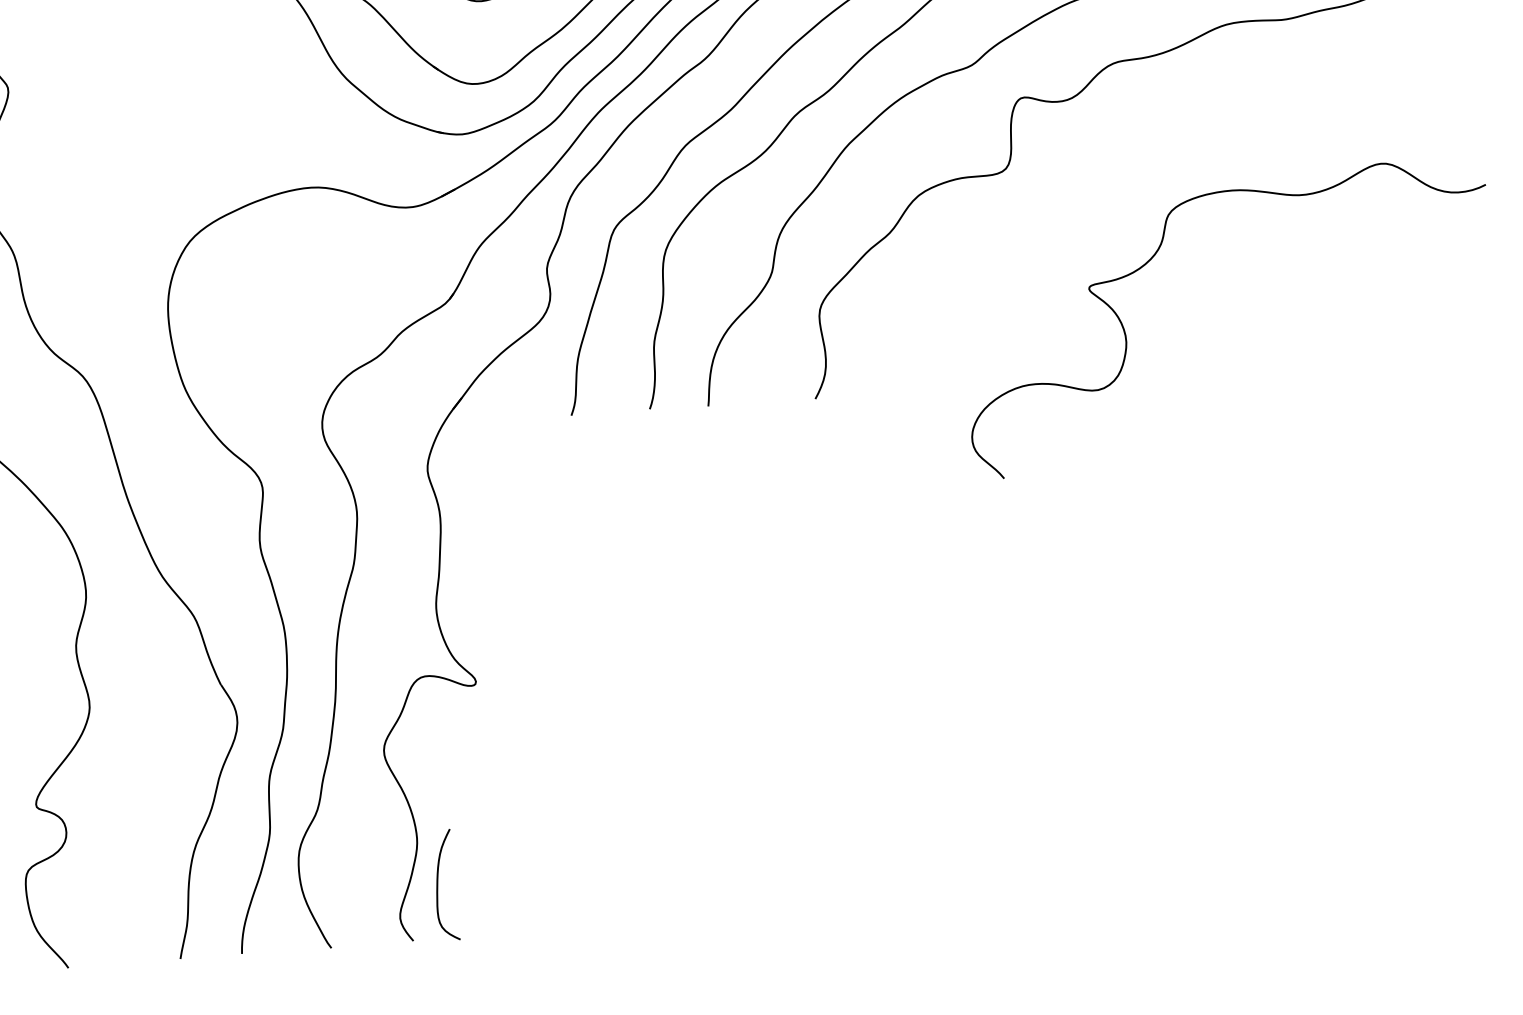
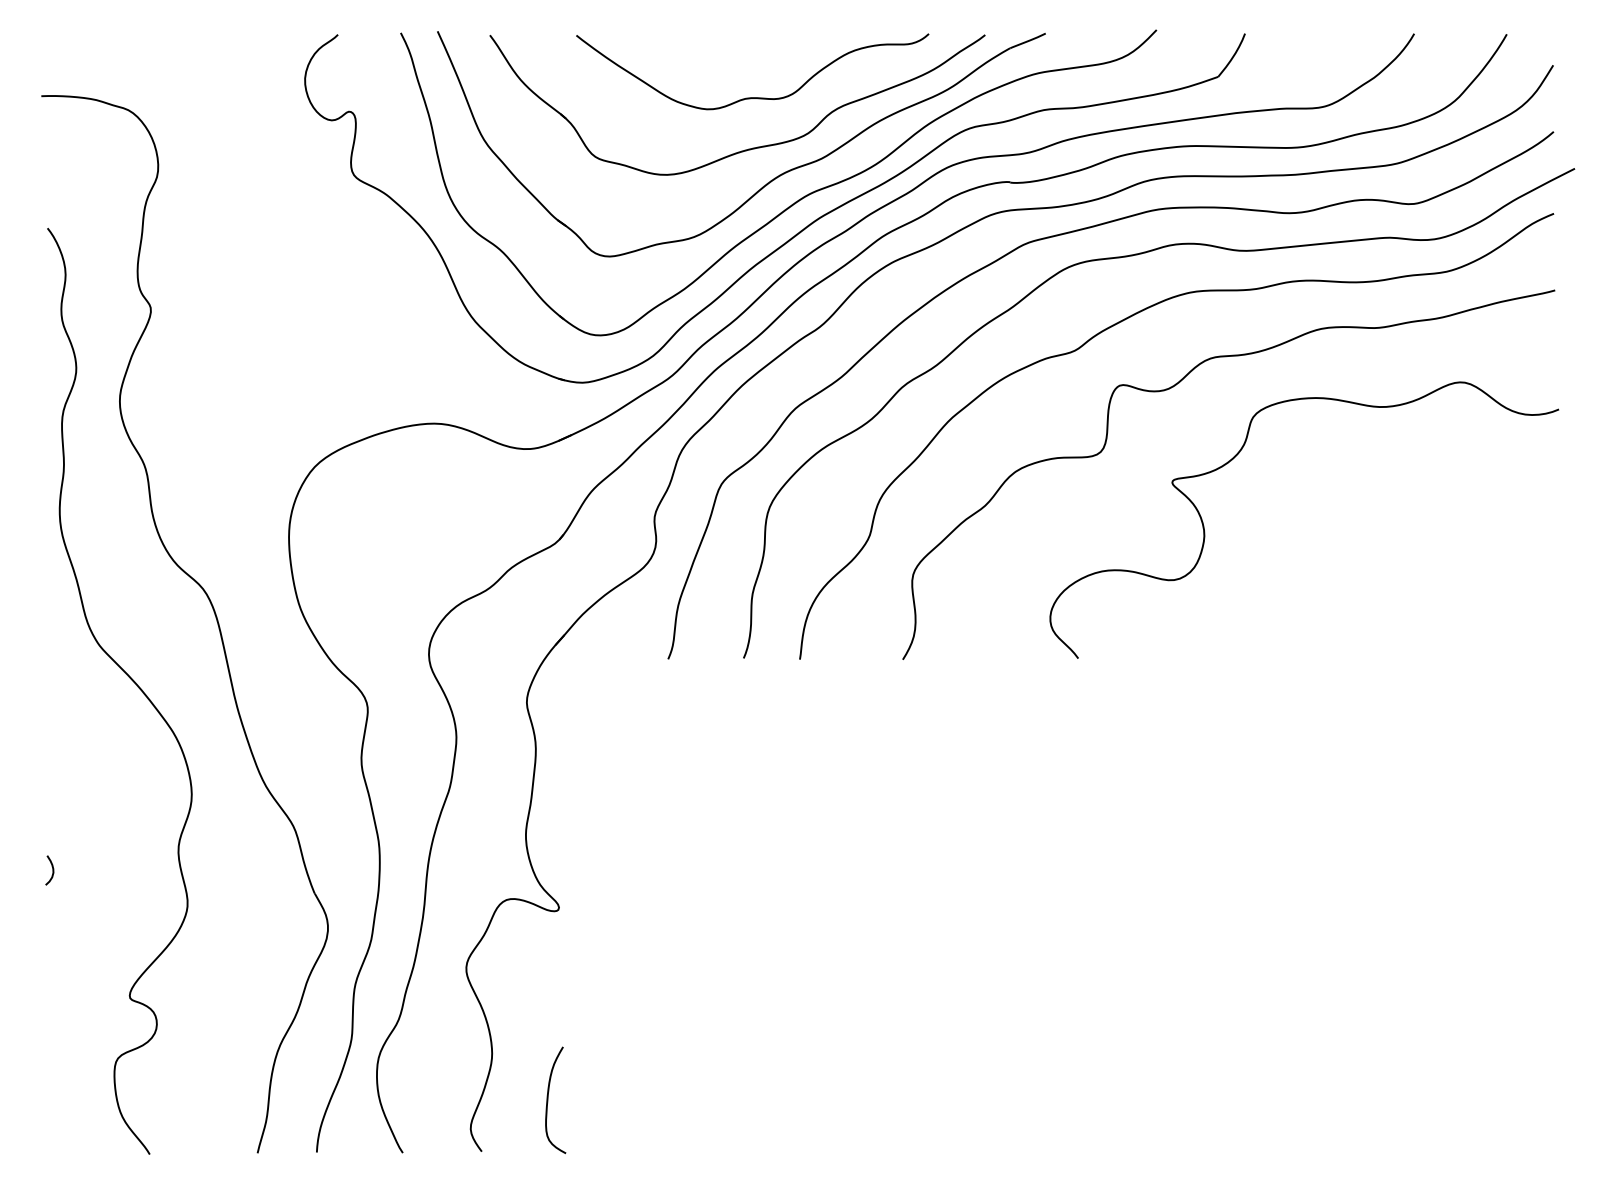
curve: (1156, 253) -> (1239, 453), moved
curve: (438, 885) -> (548, 1100), moved

